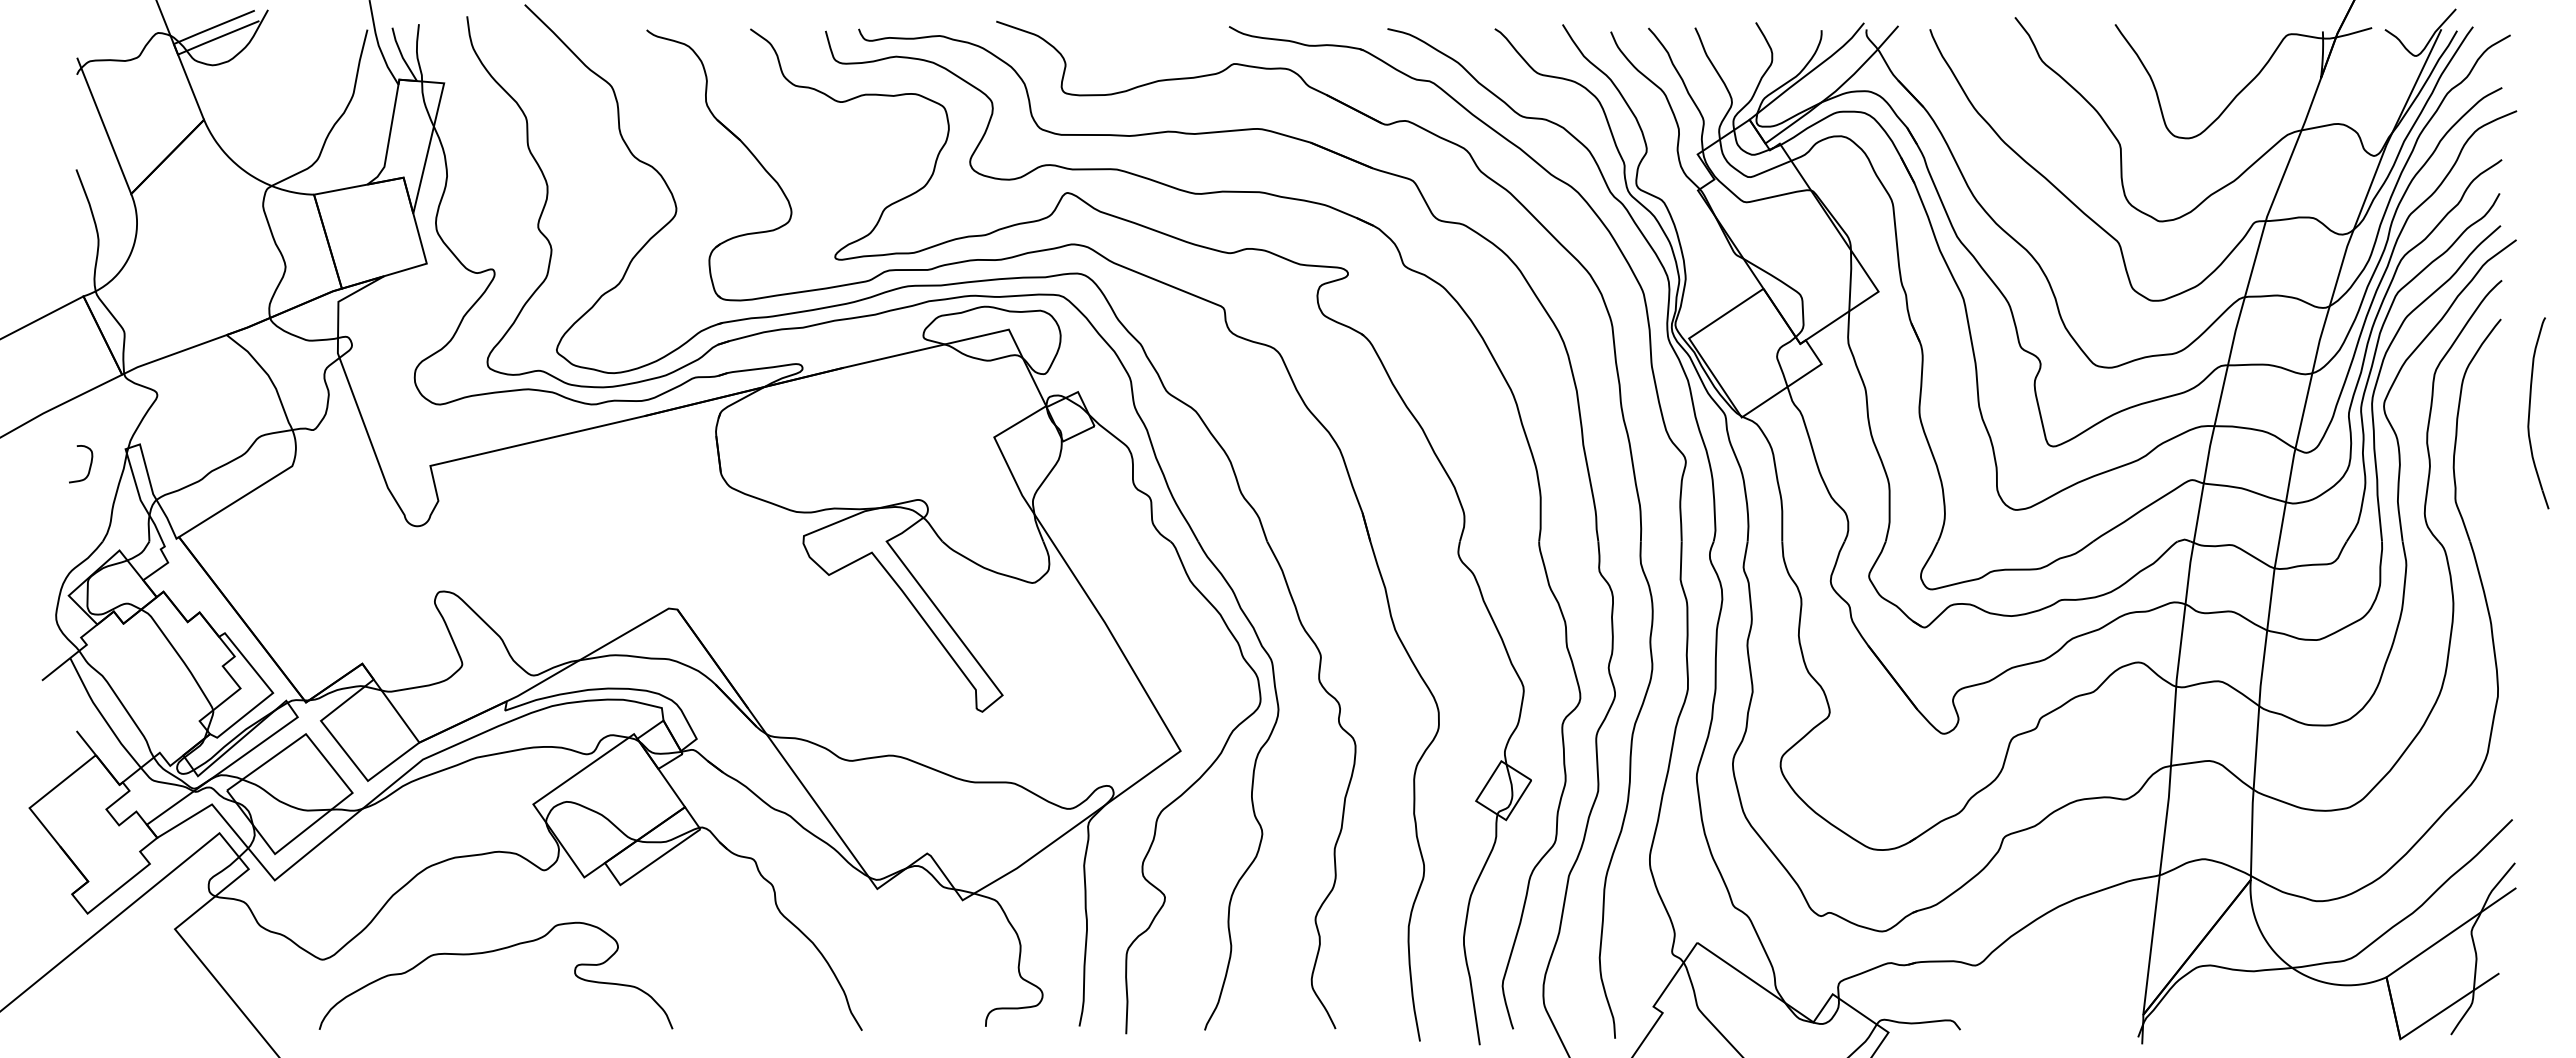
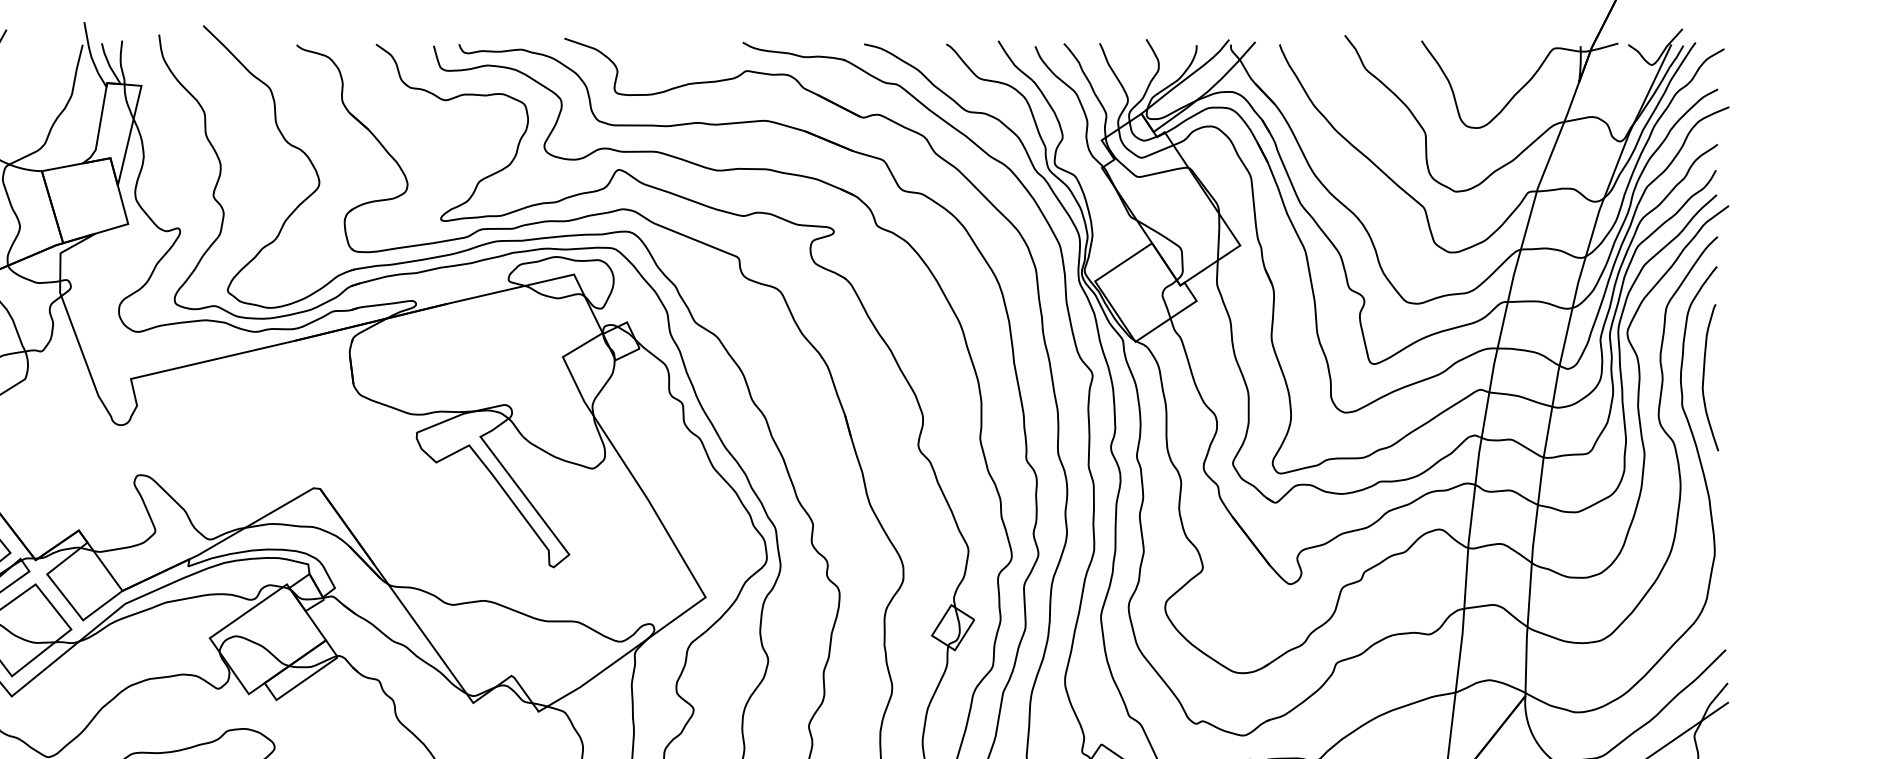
part: (2530, 413) -> (1704, 377), moved

